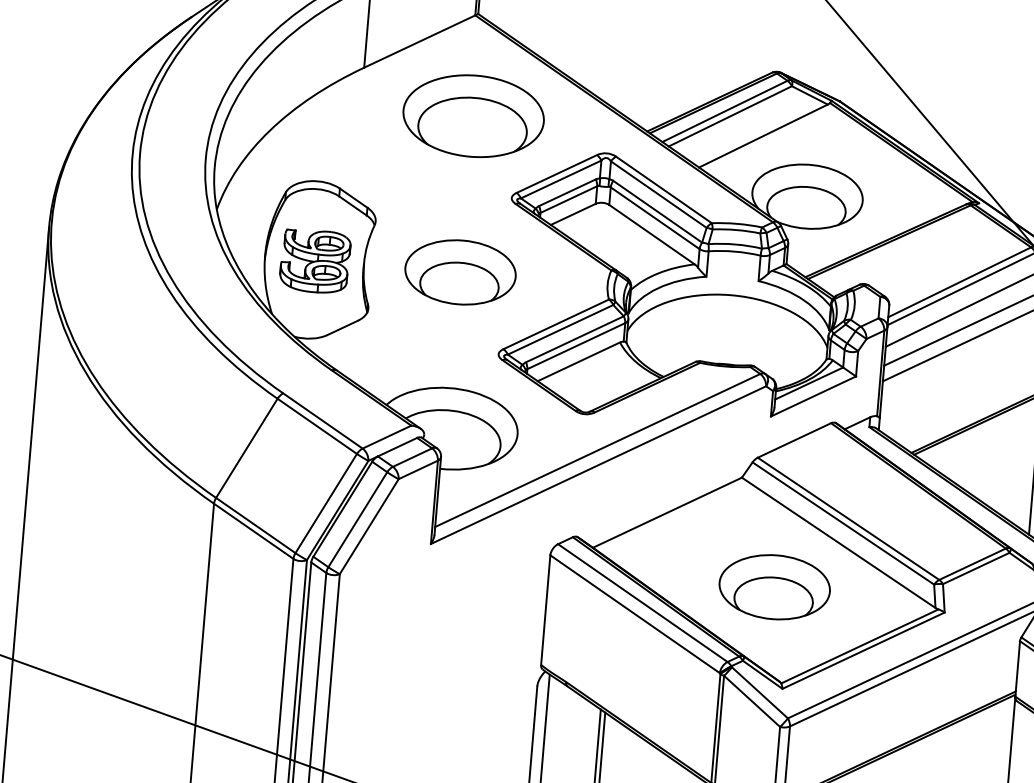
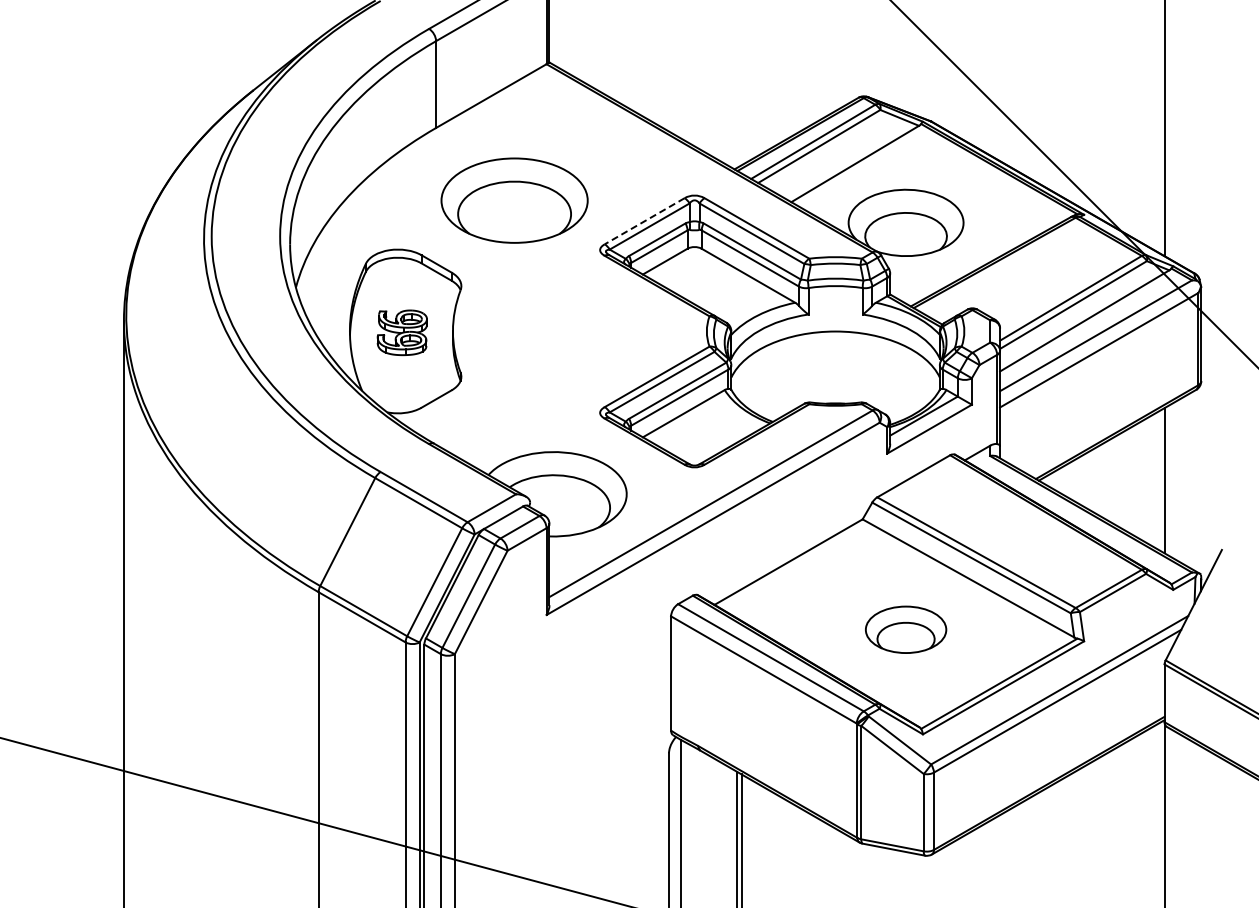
part: (473, 116) -> (514, 200), moved
line: (556, 174) -> (644, 221), solid -> dashed
part: (315, 261) -> (402, 332), size x0.7
part: (460, 272) -> (553, 331), removed
part: (774, 586) -> (905, 629), size x0.7

